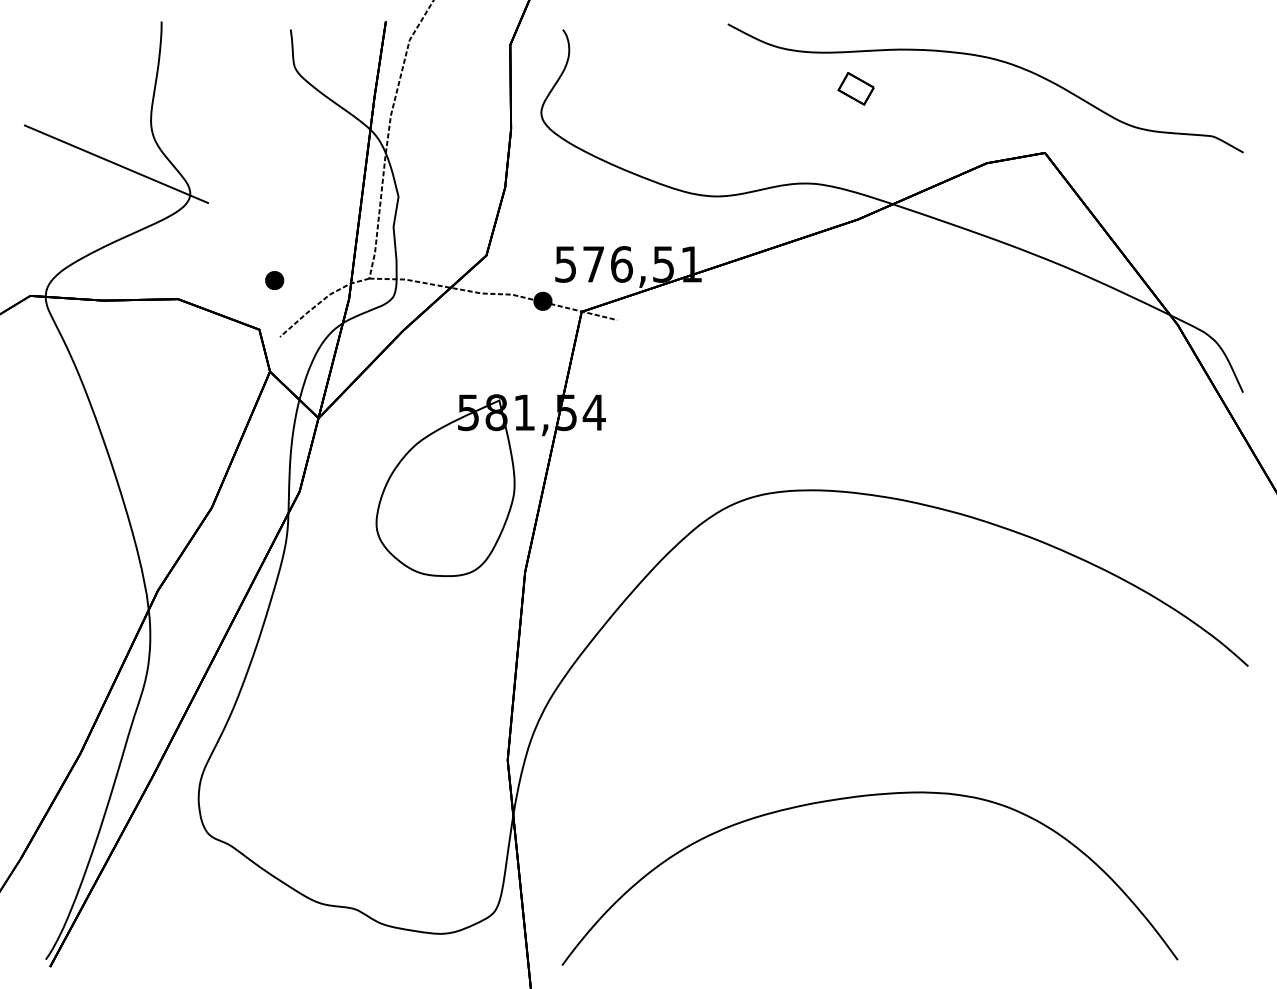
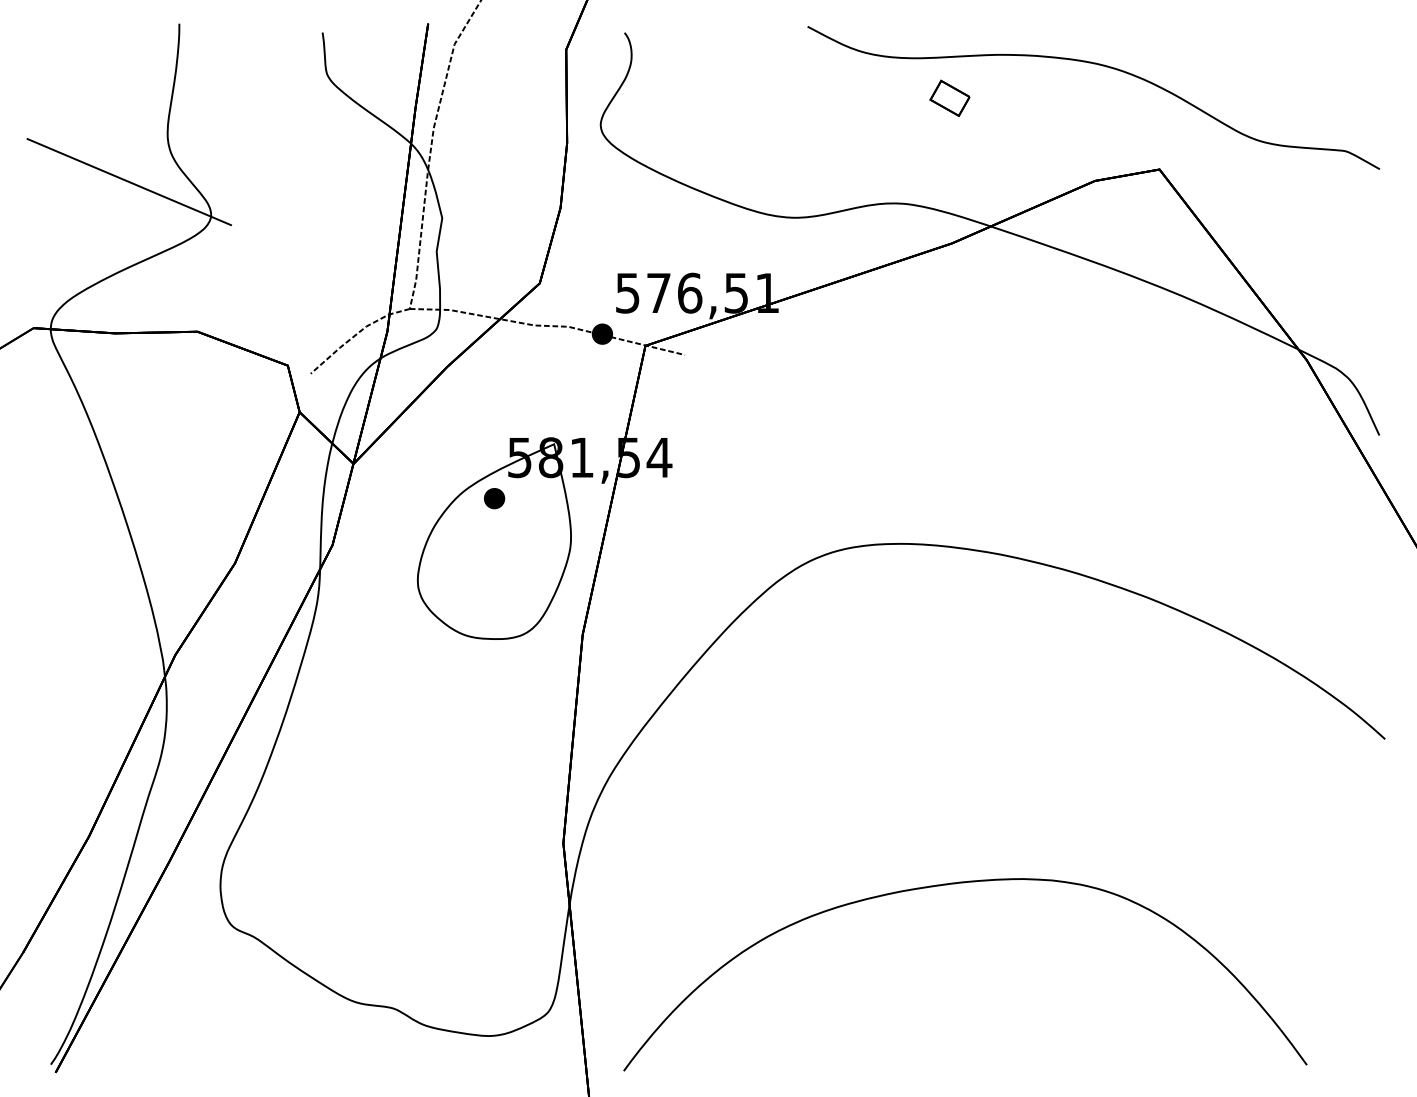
part: (274, 280) -> (494, 498), moved

